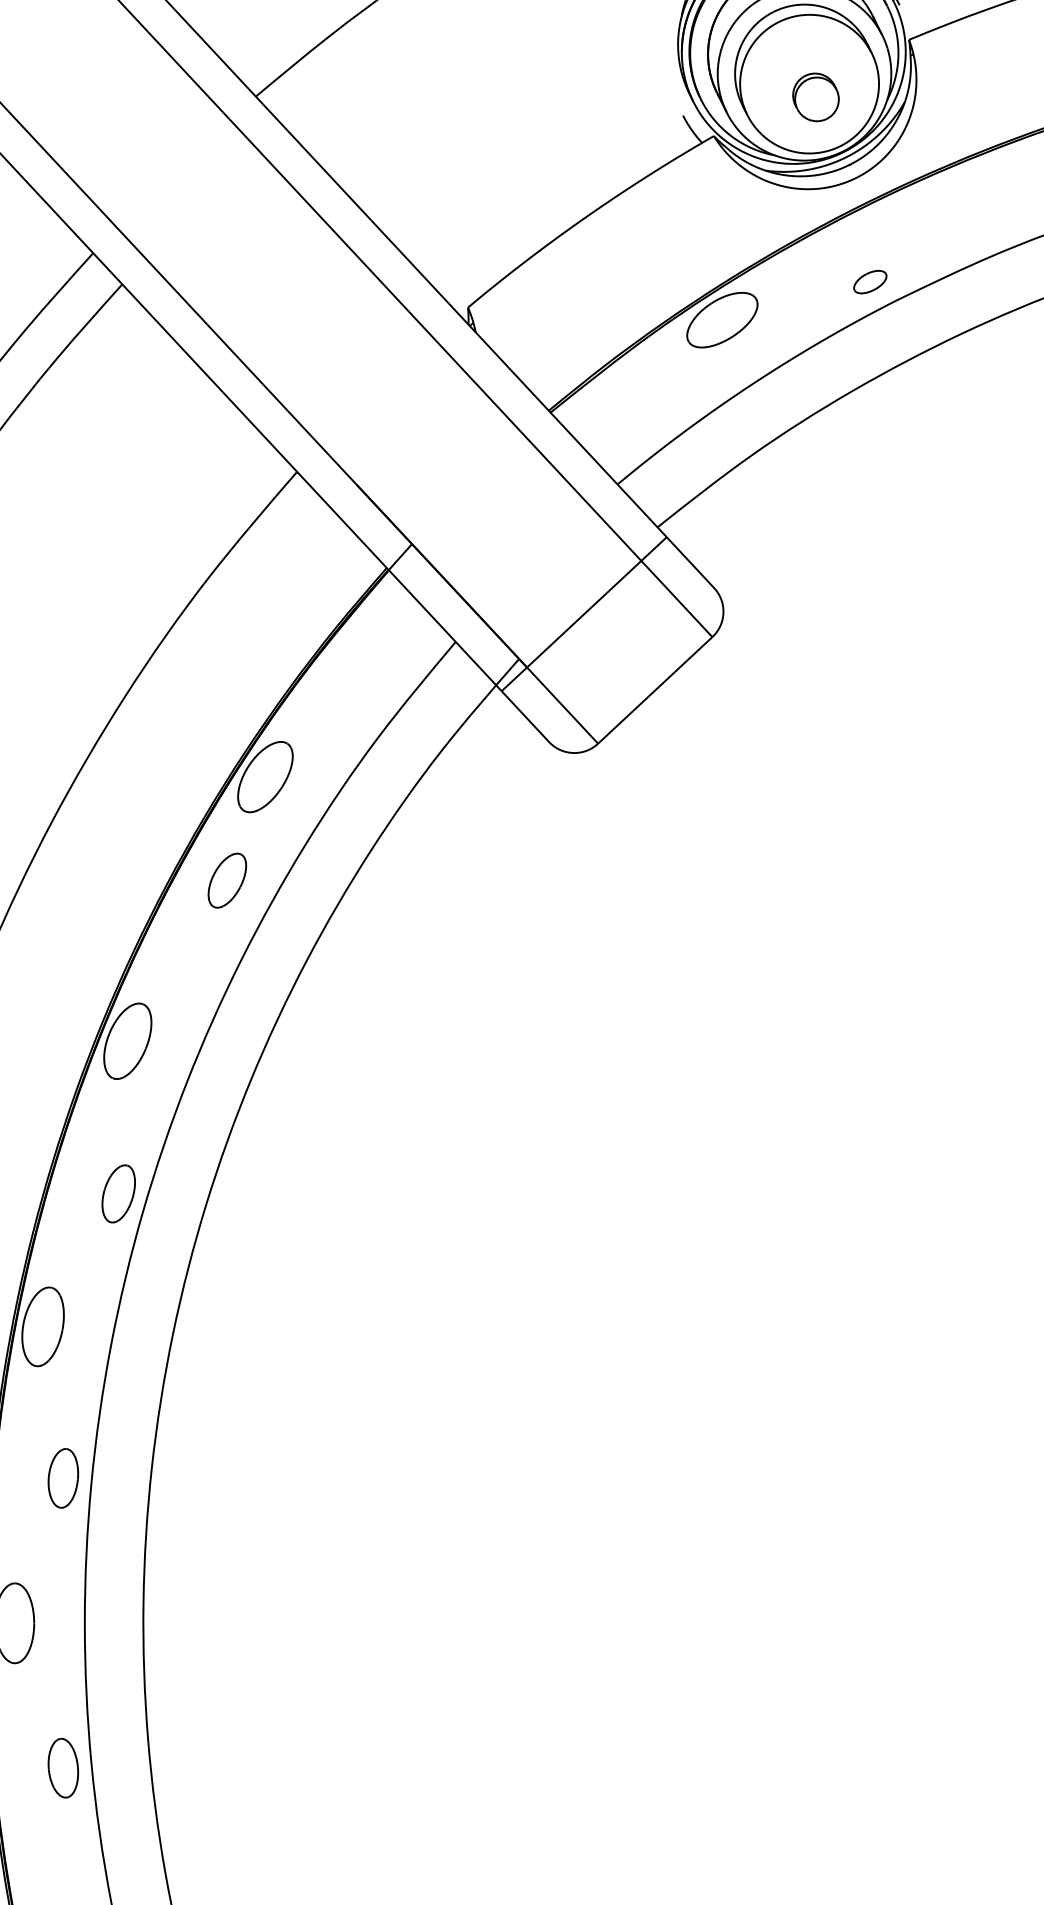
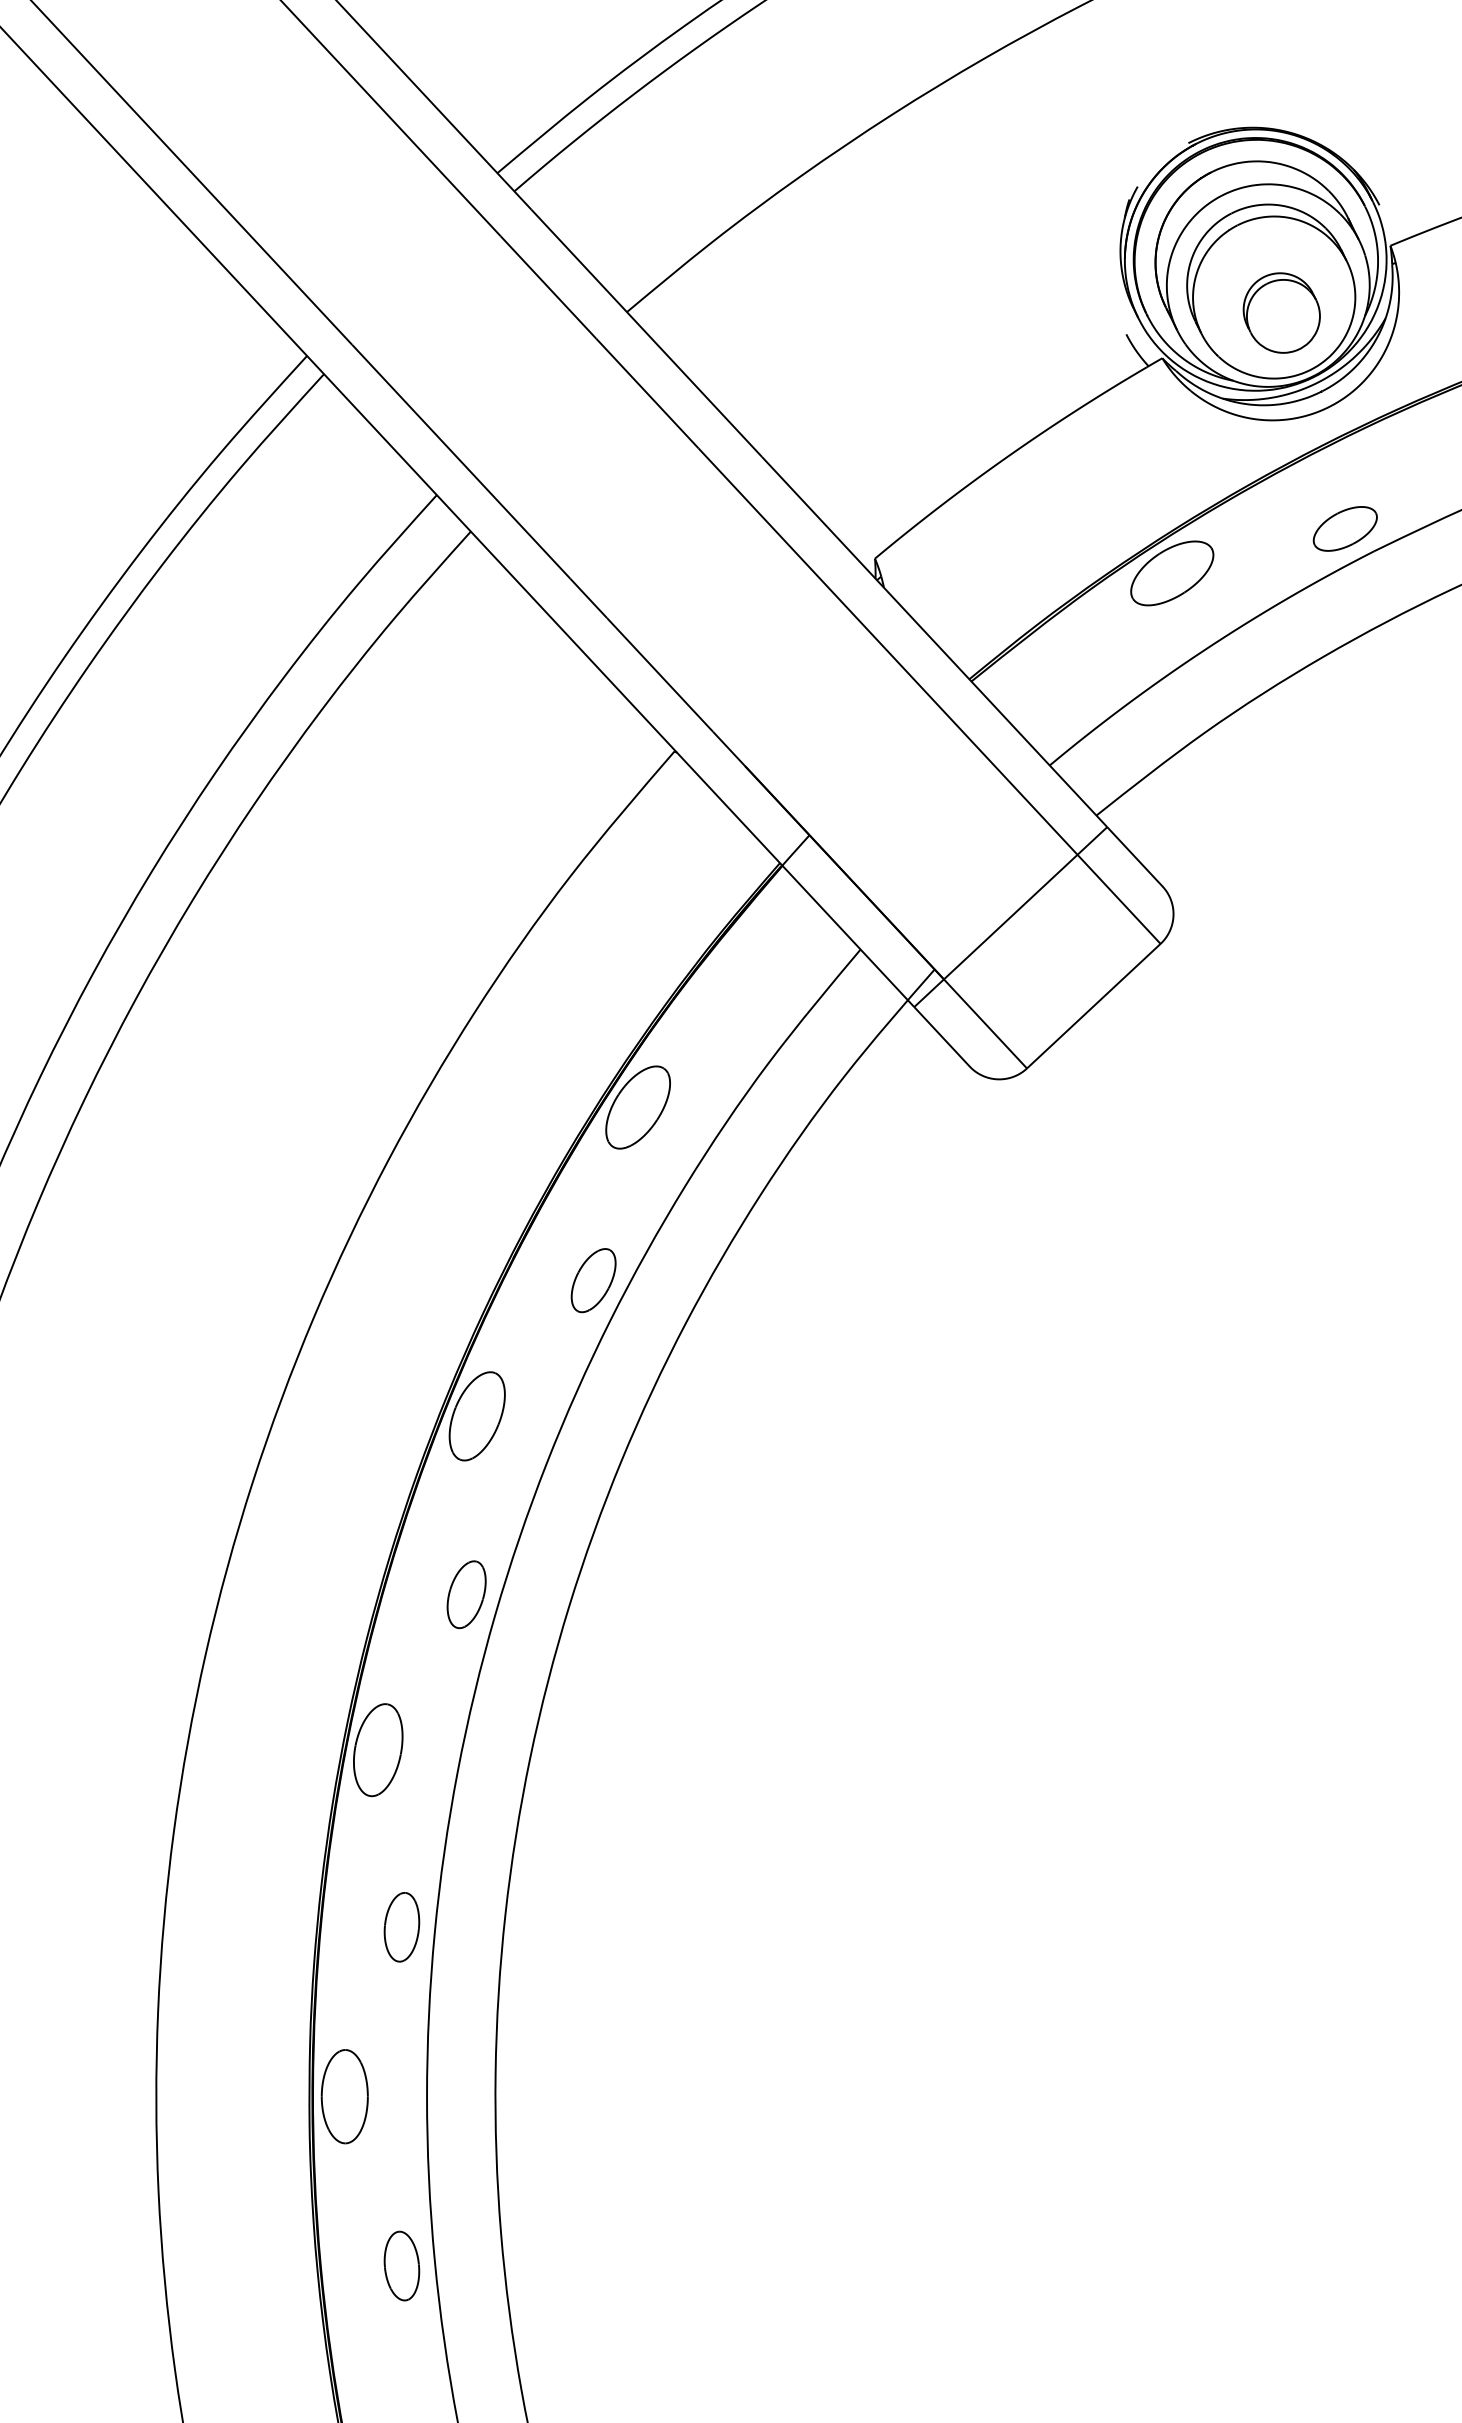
part: (815, 96) -> (1281, 312), size x1.43
part: (869, 281) -> (1344, 528), size x1.67
part: (227, 880) -> (593, 1280), moved

